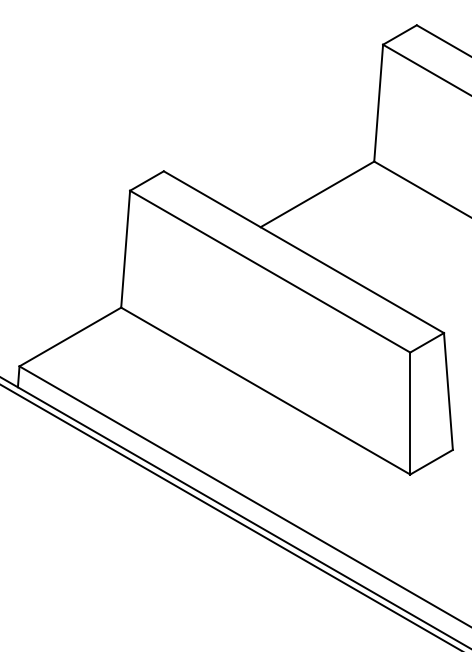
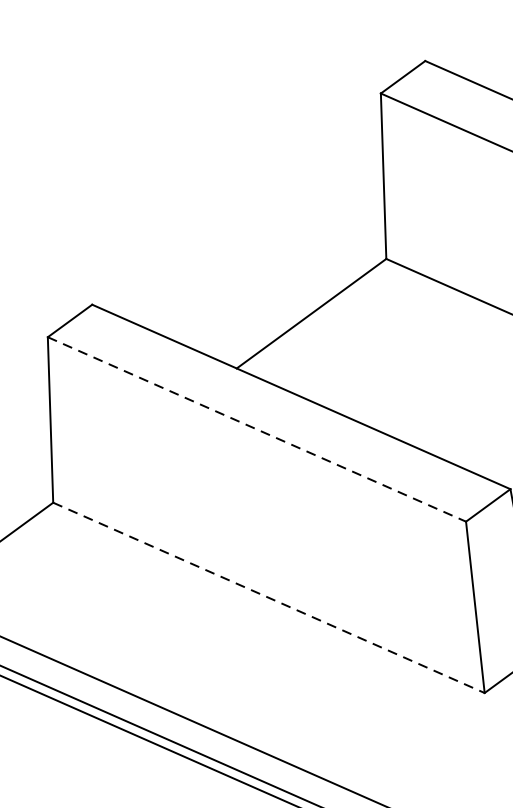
line: (270, 271) -> (257, 429), solid -> dashed
line: (265, 391) -> (268, 598), solid -> dashed

